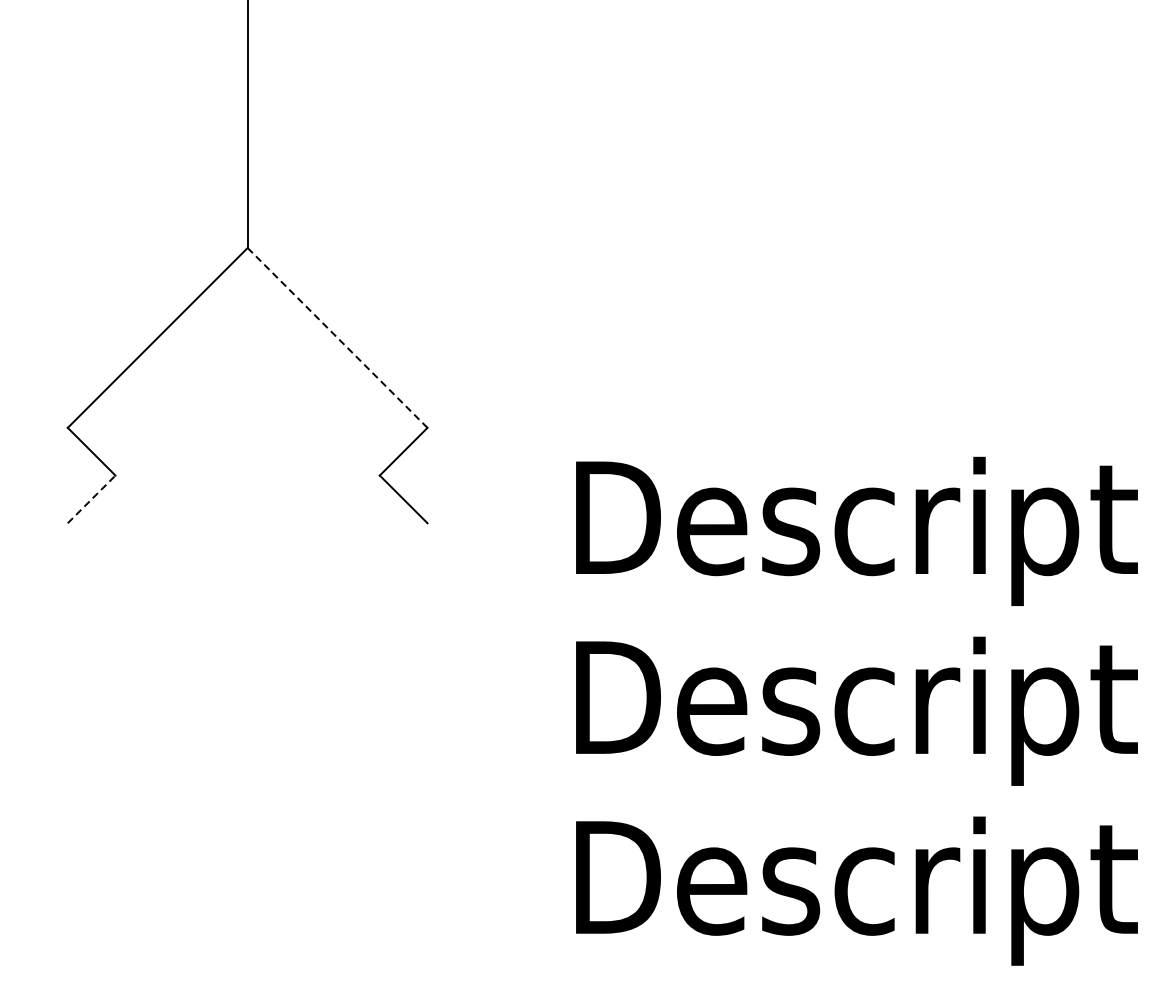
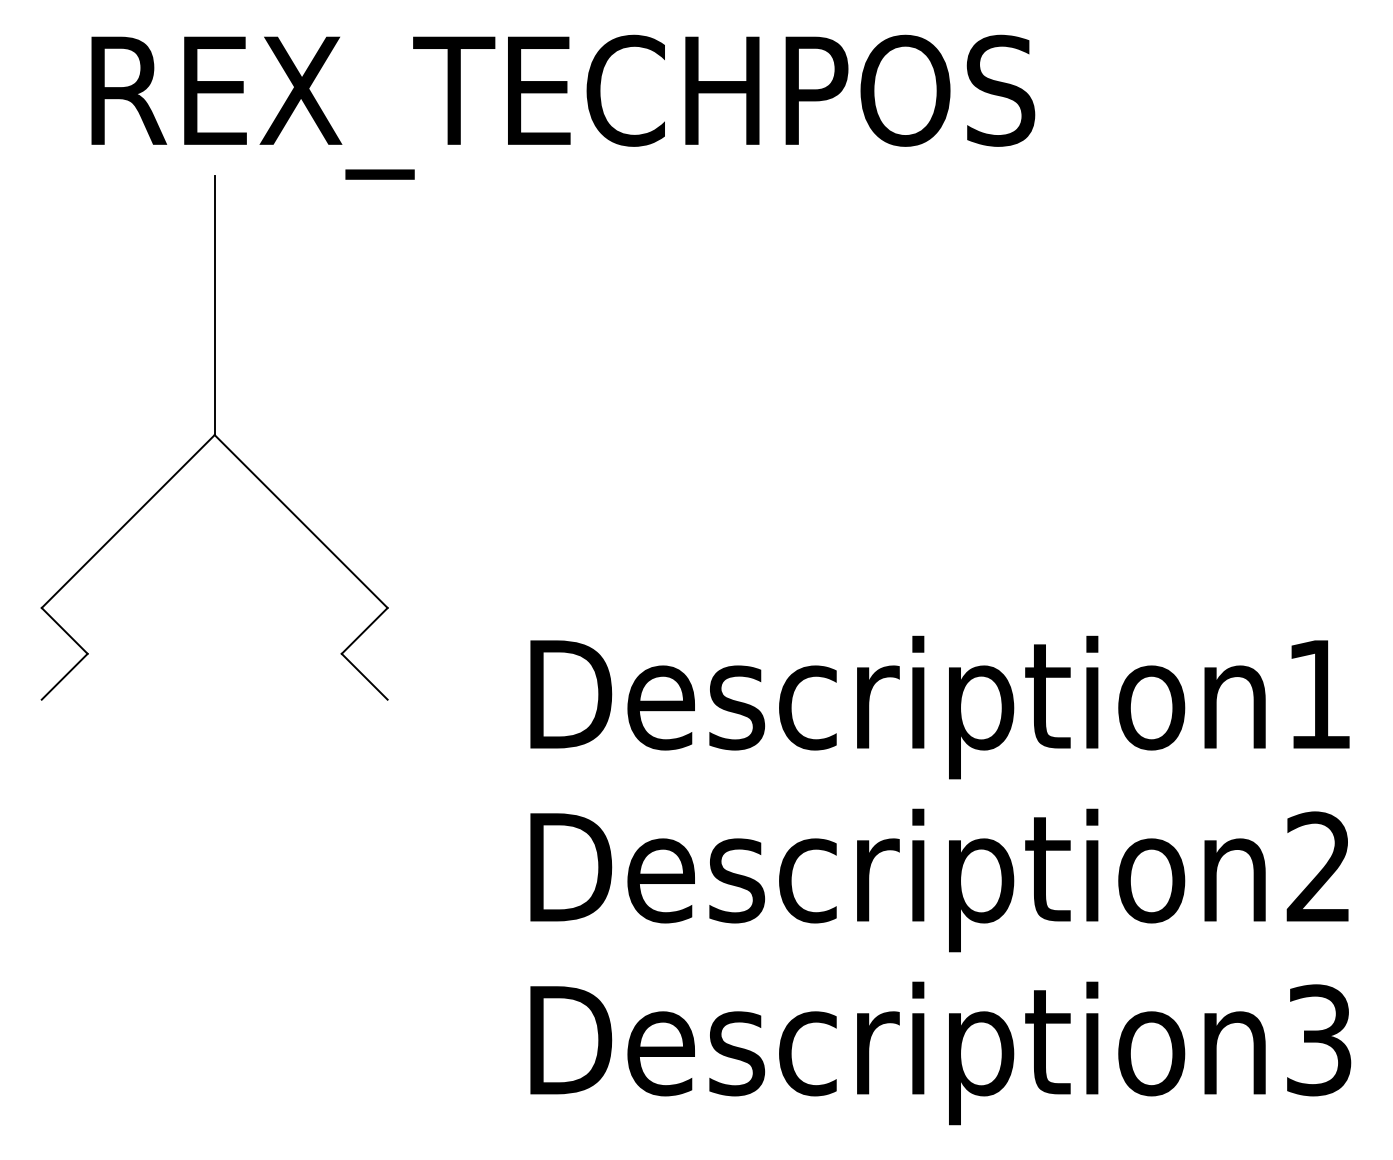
line: (337, 337) -> (301, 521), dashed -> solid
line: (92, 499) -> (65, 676), dashed -> solid

